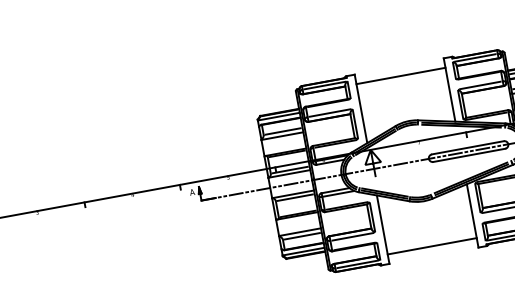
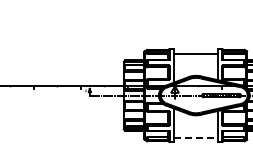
line: (431, 246) -> (195, 137), solid -> dashed

